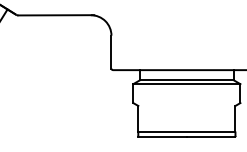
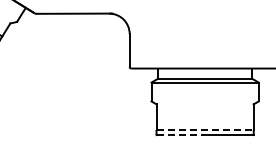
line: (187, 131) -> (205, 129), solid -> dashed
line: (163, 137) -> (181, 135), solid -> dashed

